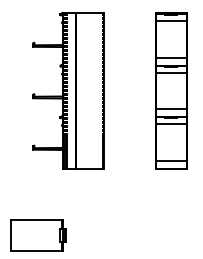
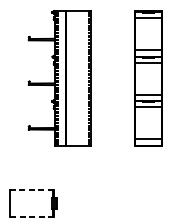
line: (36, 219) -> (31, 190), solid -> dashed
line: (36, 250) -> (31, 216), solid -> dashed

